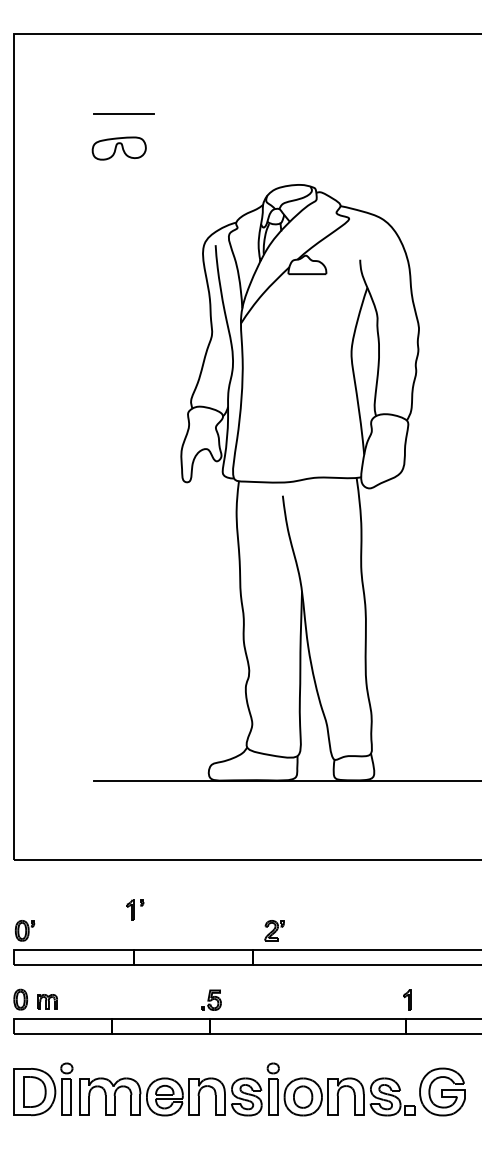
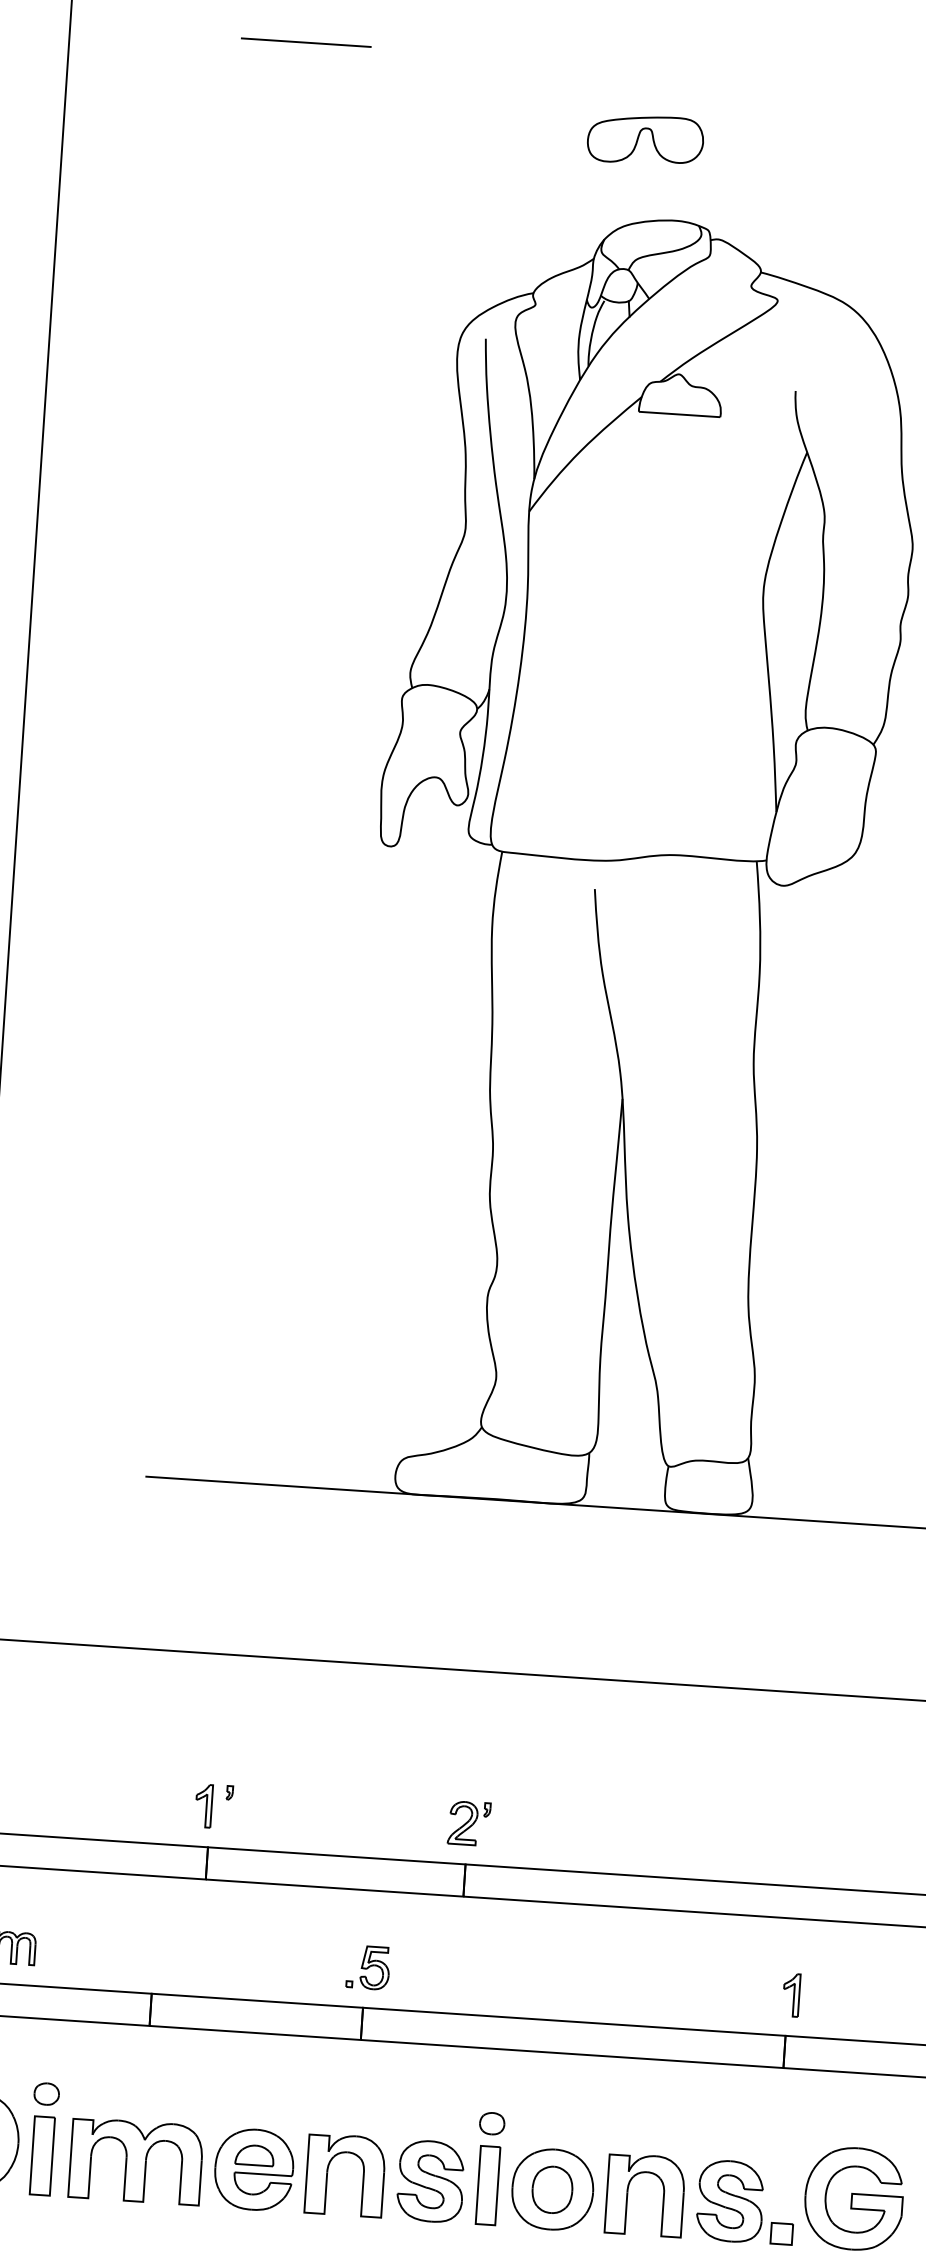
part: (118, 148) -> (643, 139), moved
part: (135, 909) -> (214, 1806), moved
part: (274, 930) -> (469, 1823), moved

